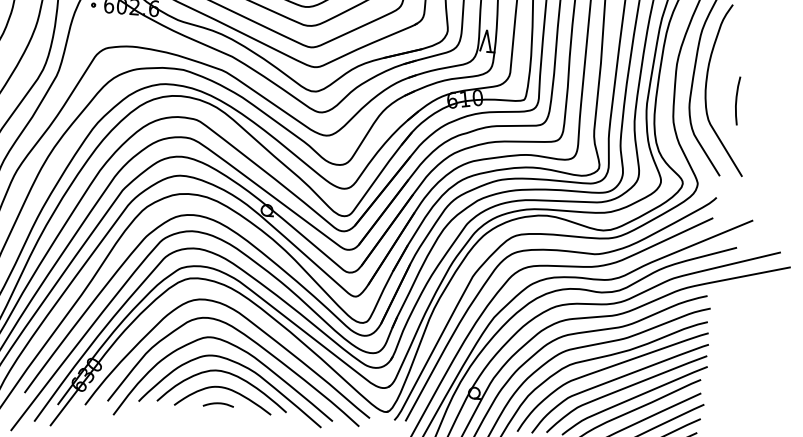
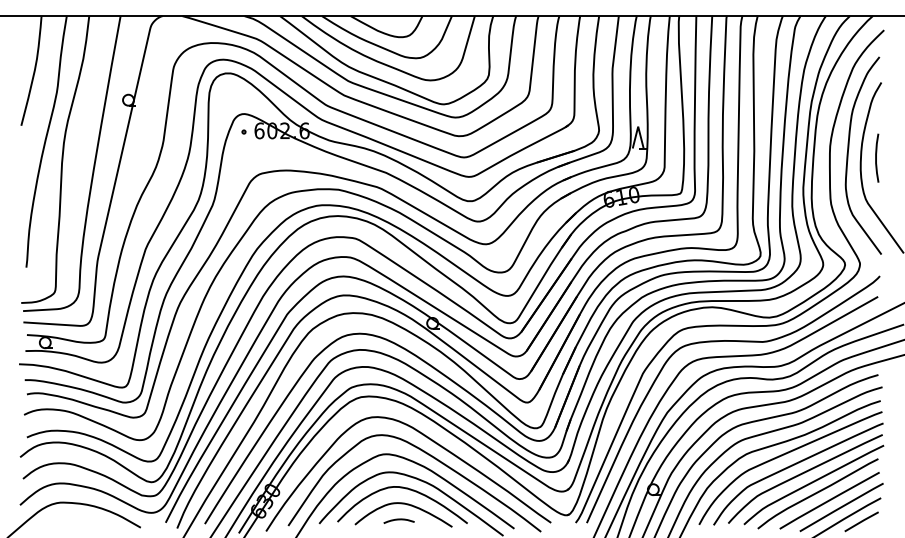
curve: (736, 100) -> (876, 157), moved

